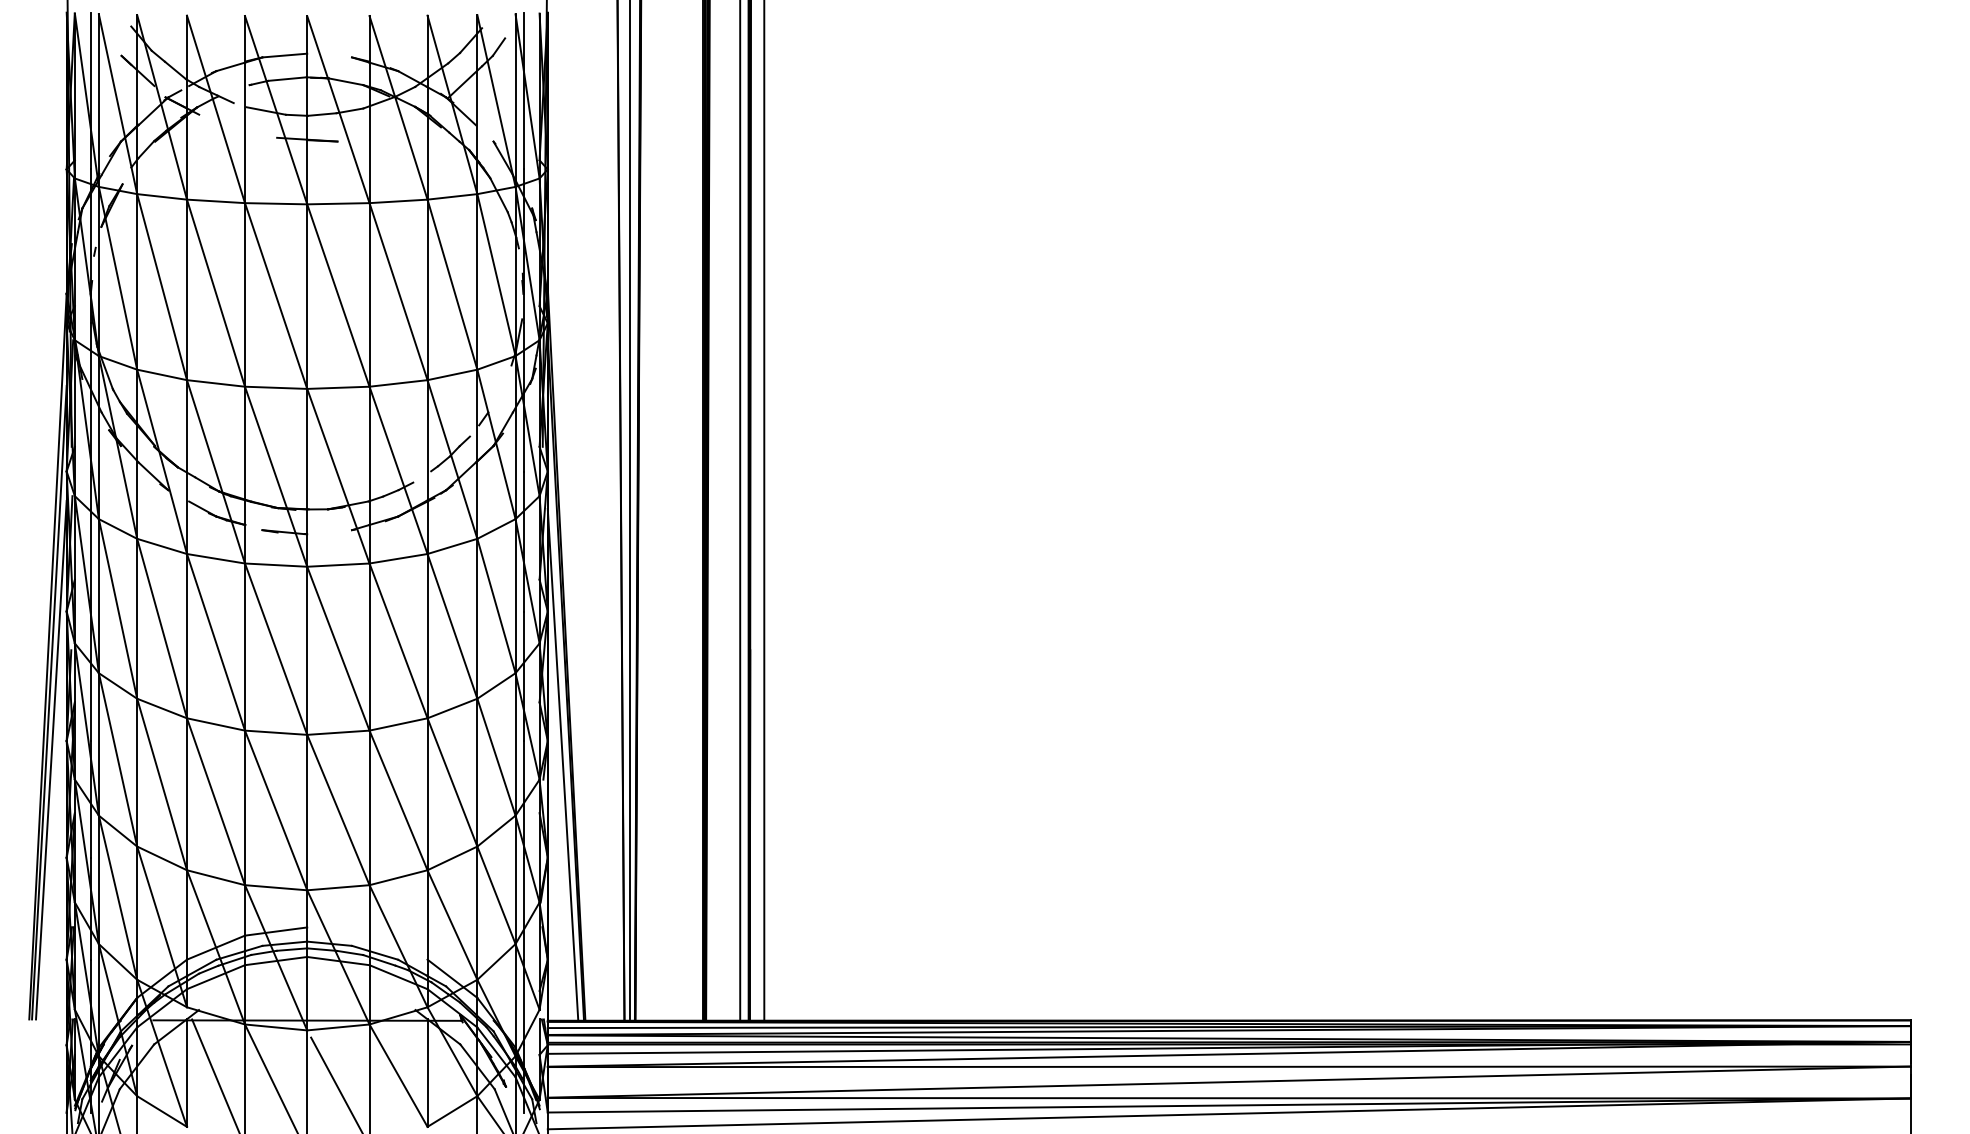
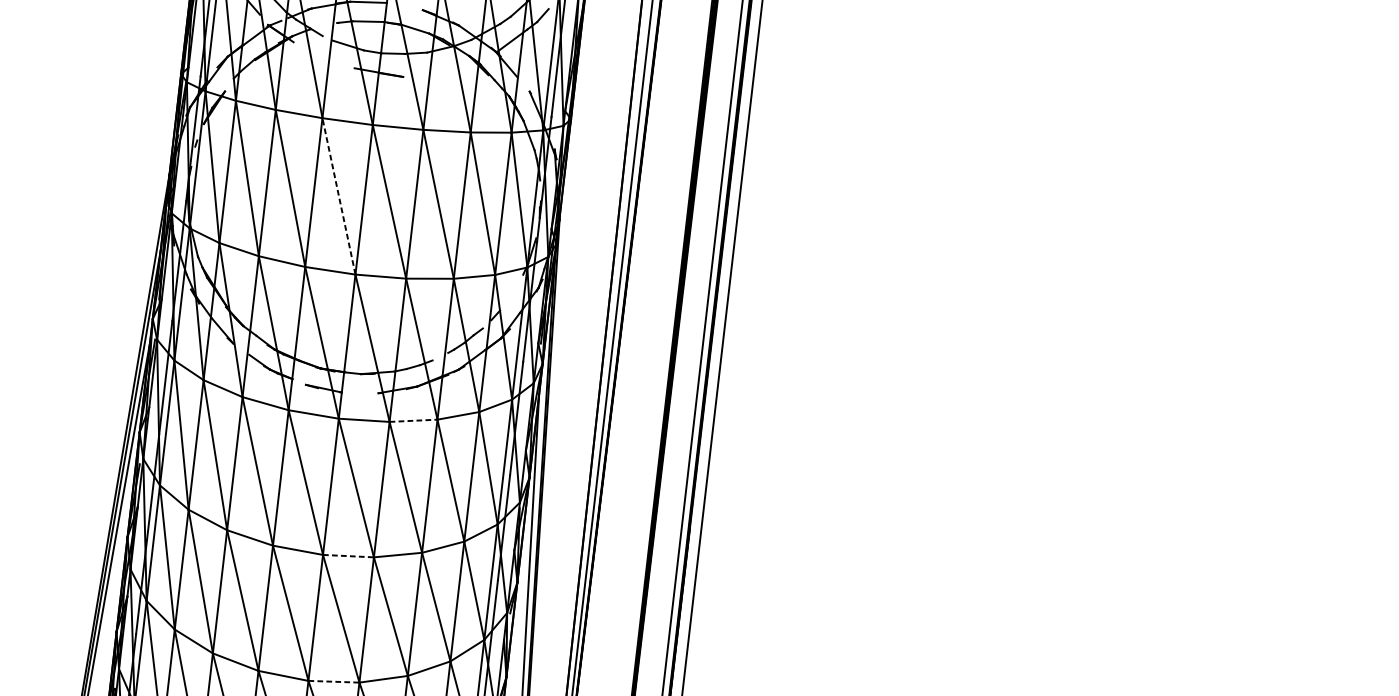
line: (276, 296) -> (339, 196), solid -> dashed
line: (399, 558) -> (414, 420), solid -> dashed
line: (338, 732) -> (348, 555), solid -> dashed
line: (338, 887) -> (334, 681), solid -> dashed

